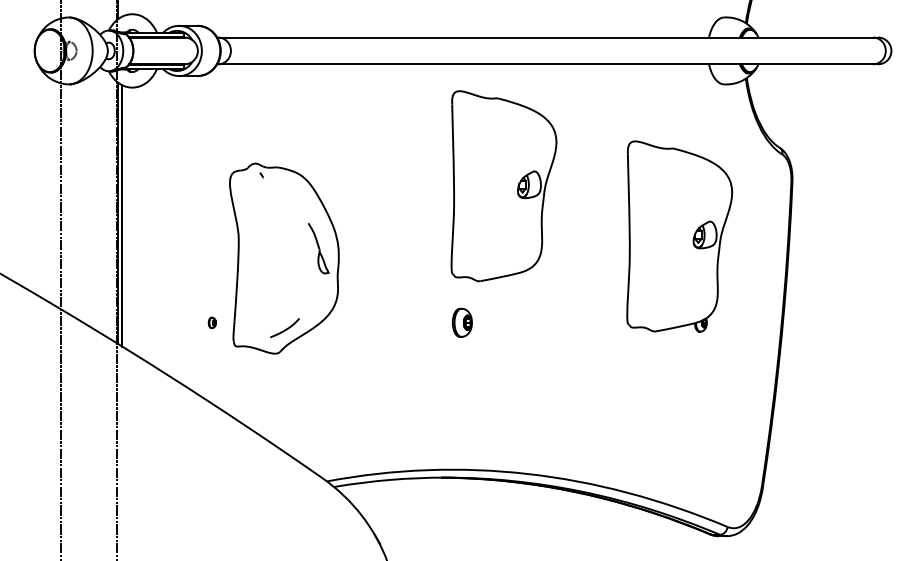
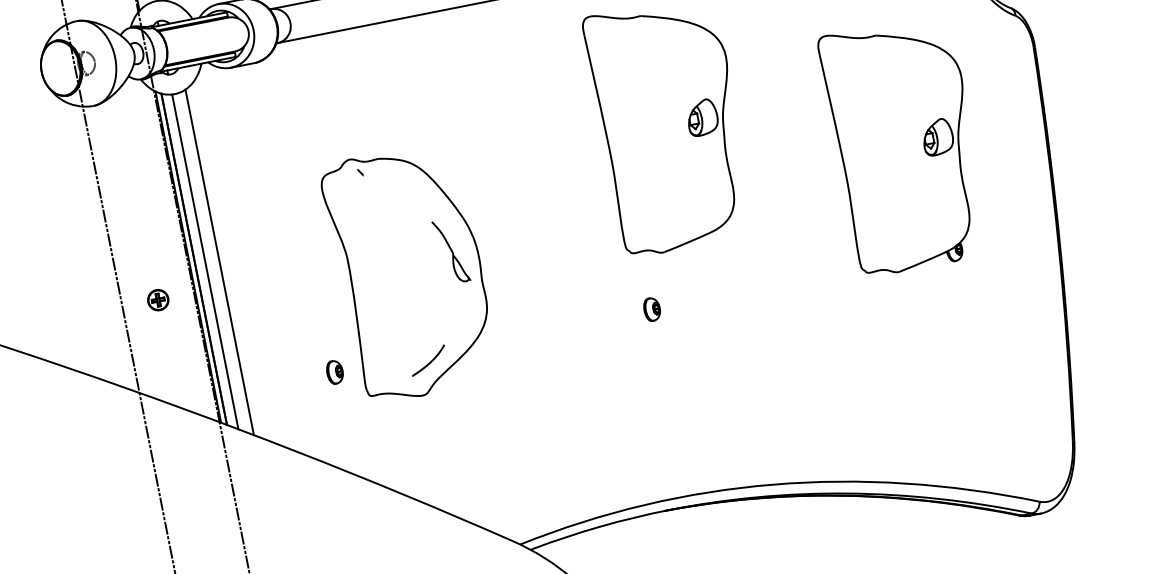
line: (130, 219) -> (205, 261), added
line: (141, 221) -> (219, 261), added
part: (88, 241) -> (157, 300), added
part: (212, 322) -> (335, 371), size x1.67
part: (462, 322) -> (652, 309), size x0.62

